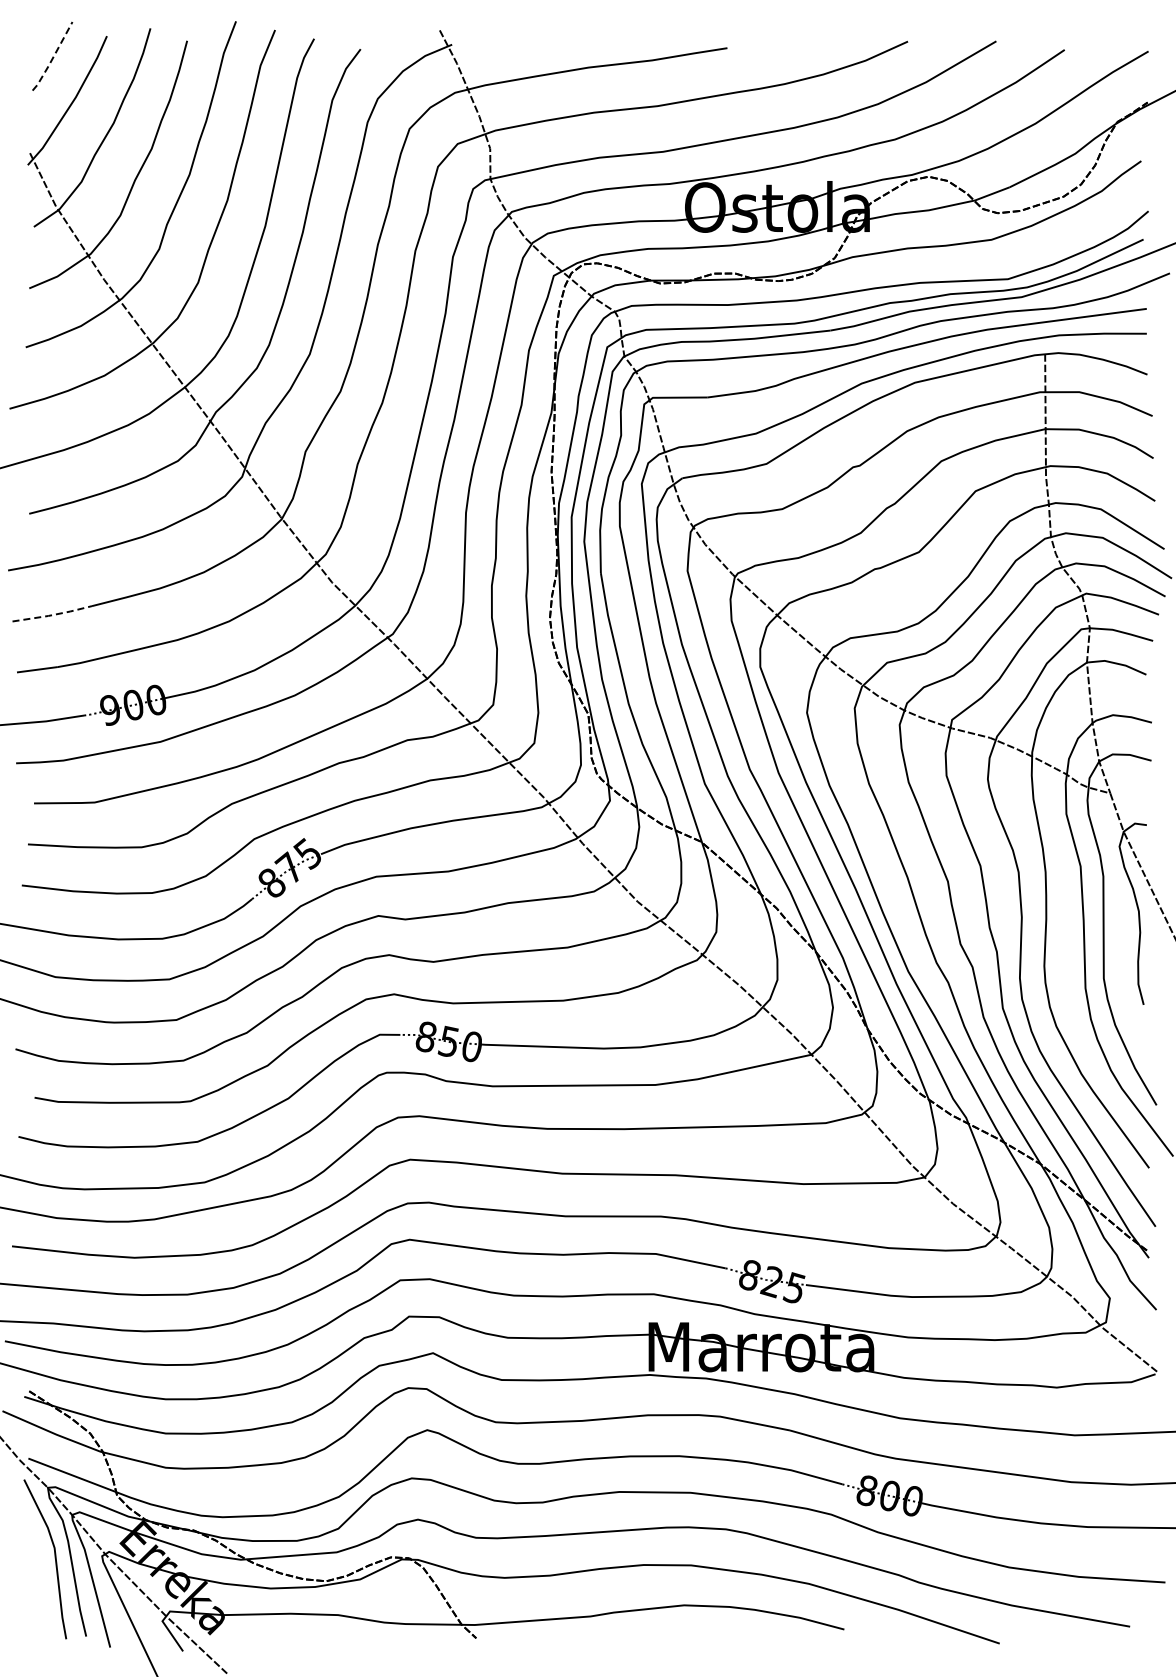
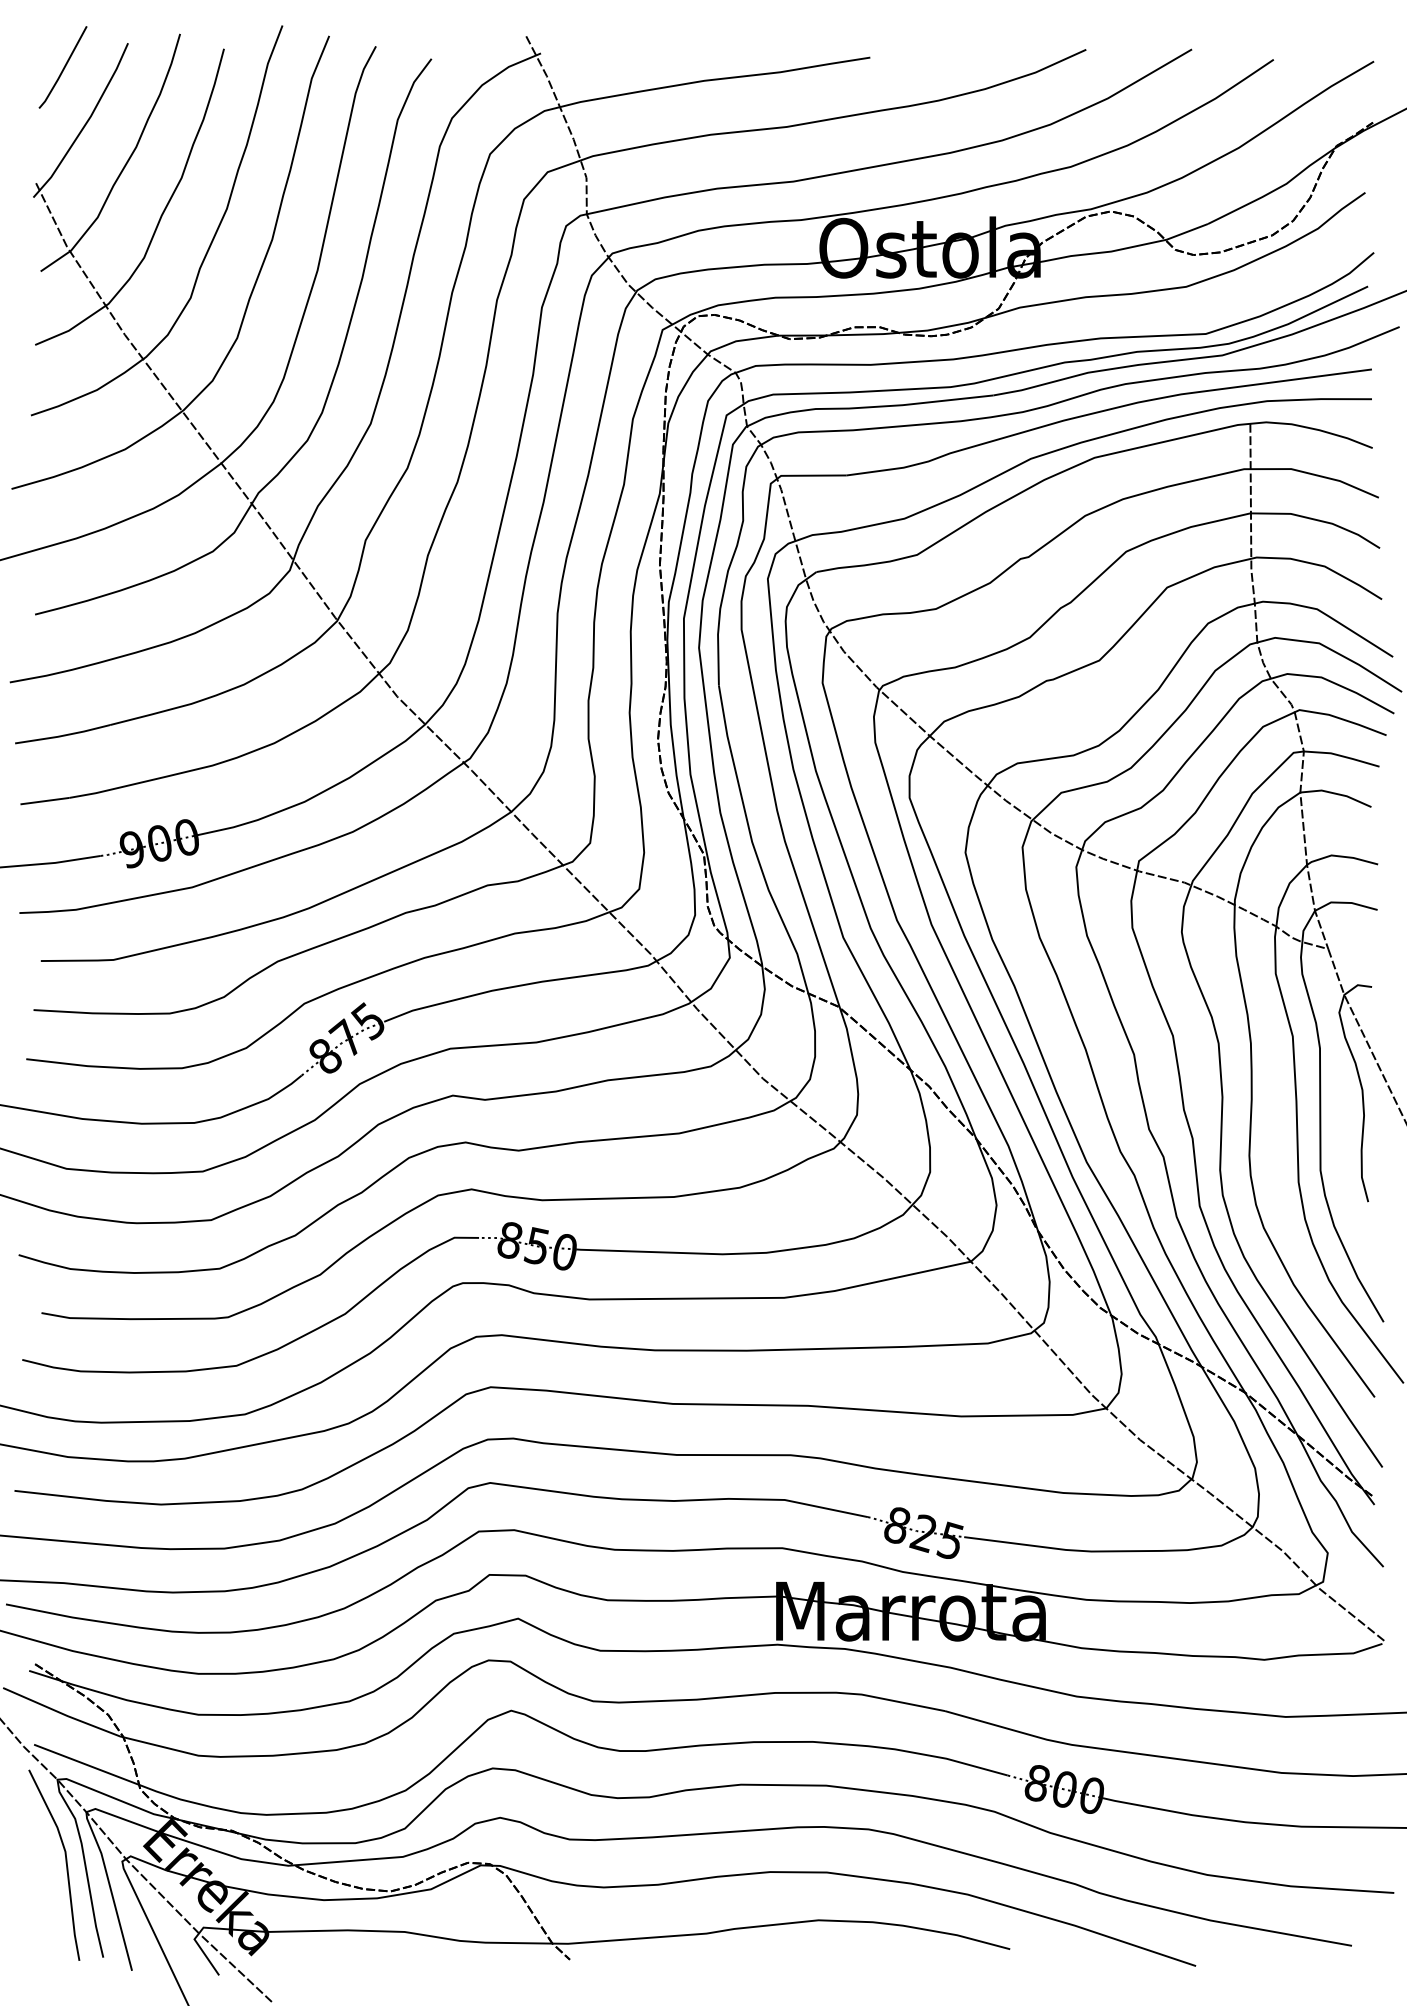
line: (53, 57) -> (64, 68), dashed -> solid
line: (53, 615) -> (64, 736), dashed -> solid

